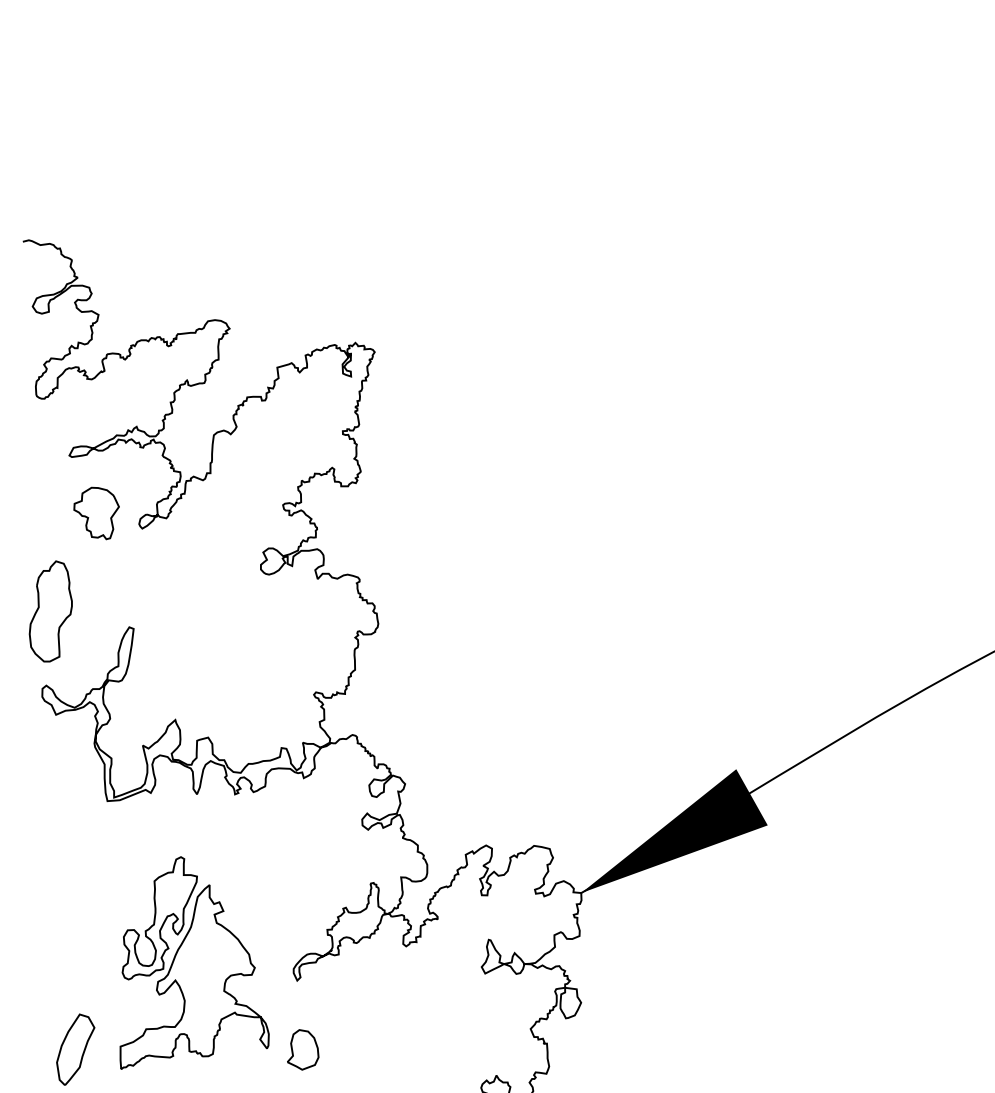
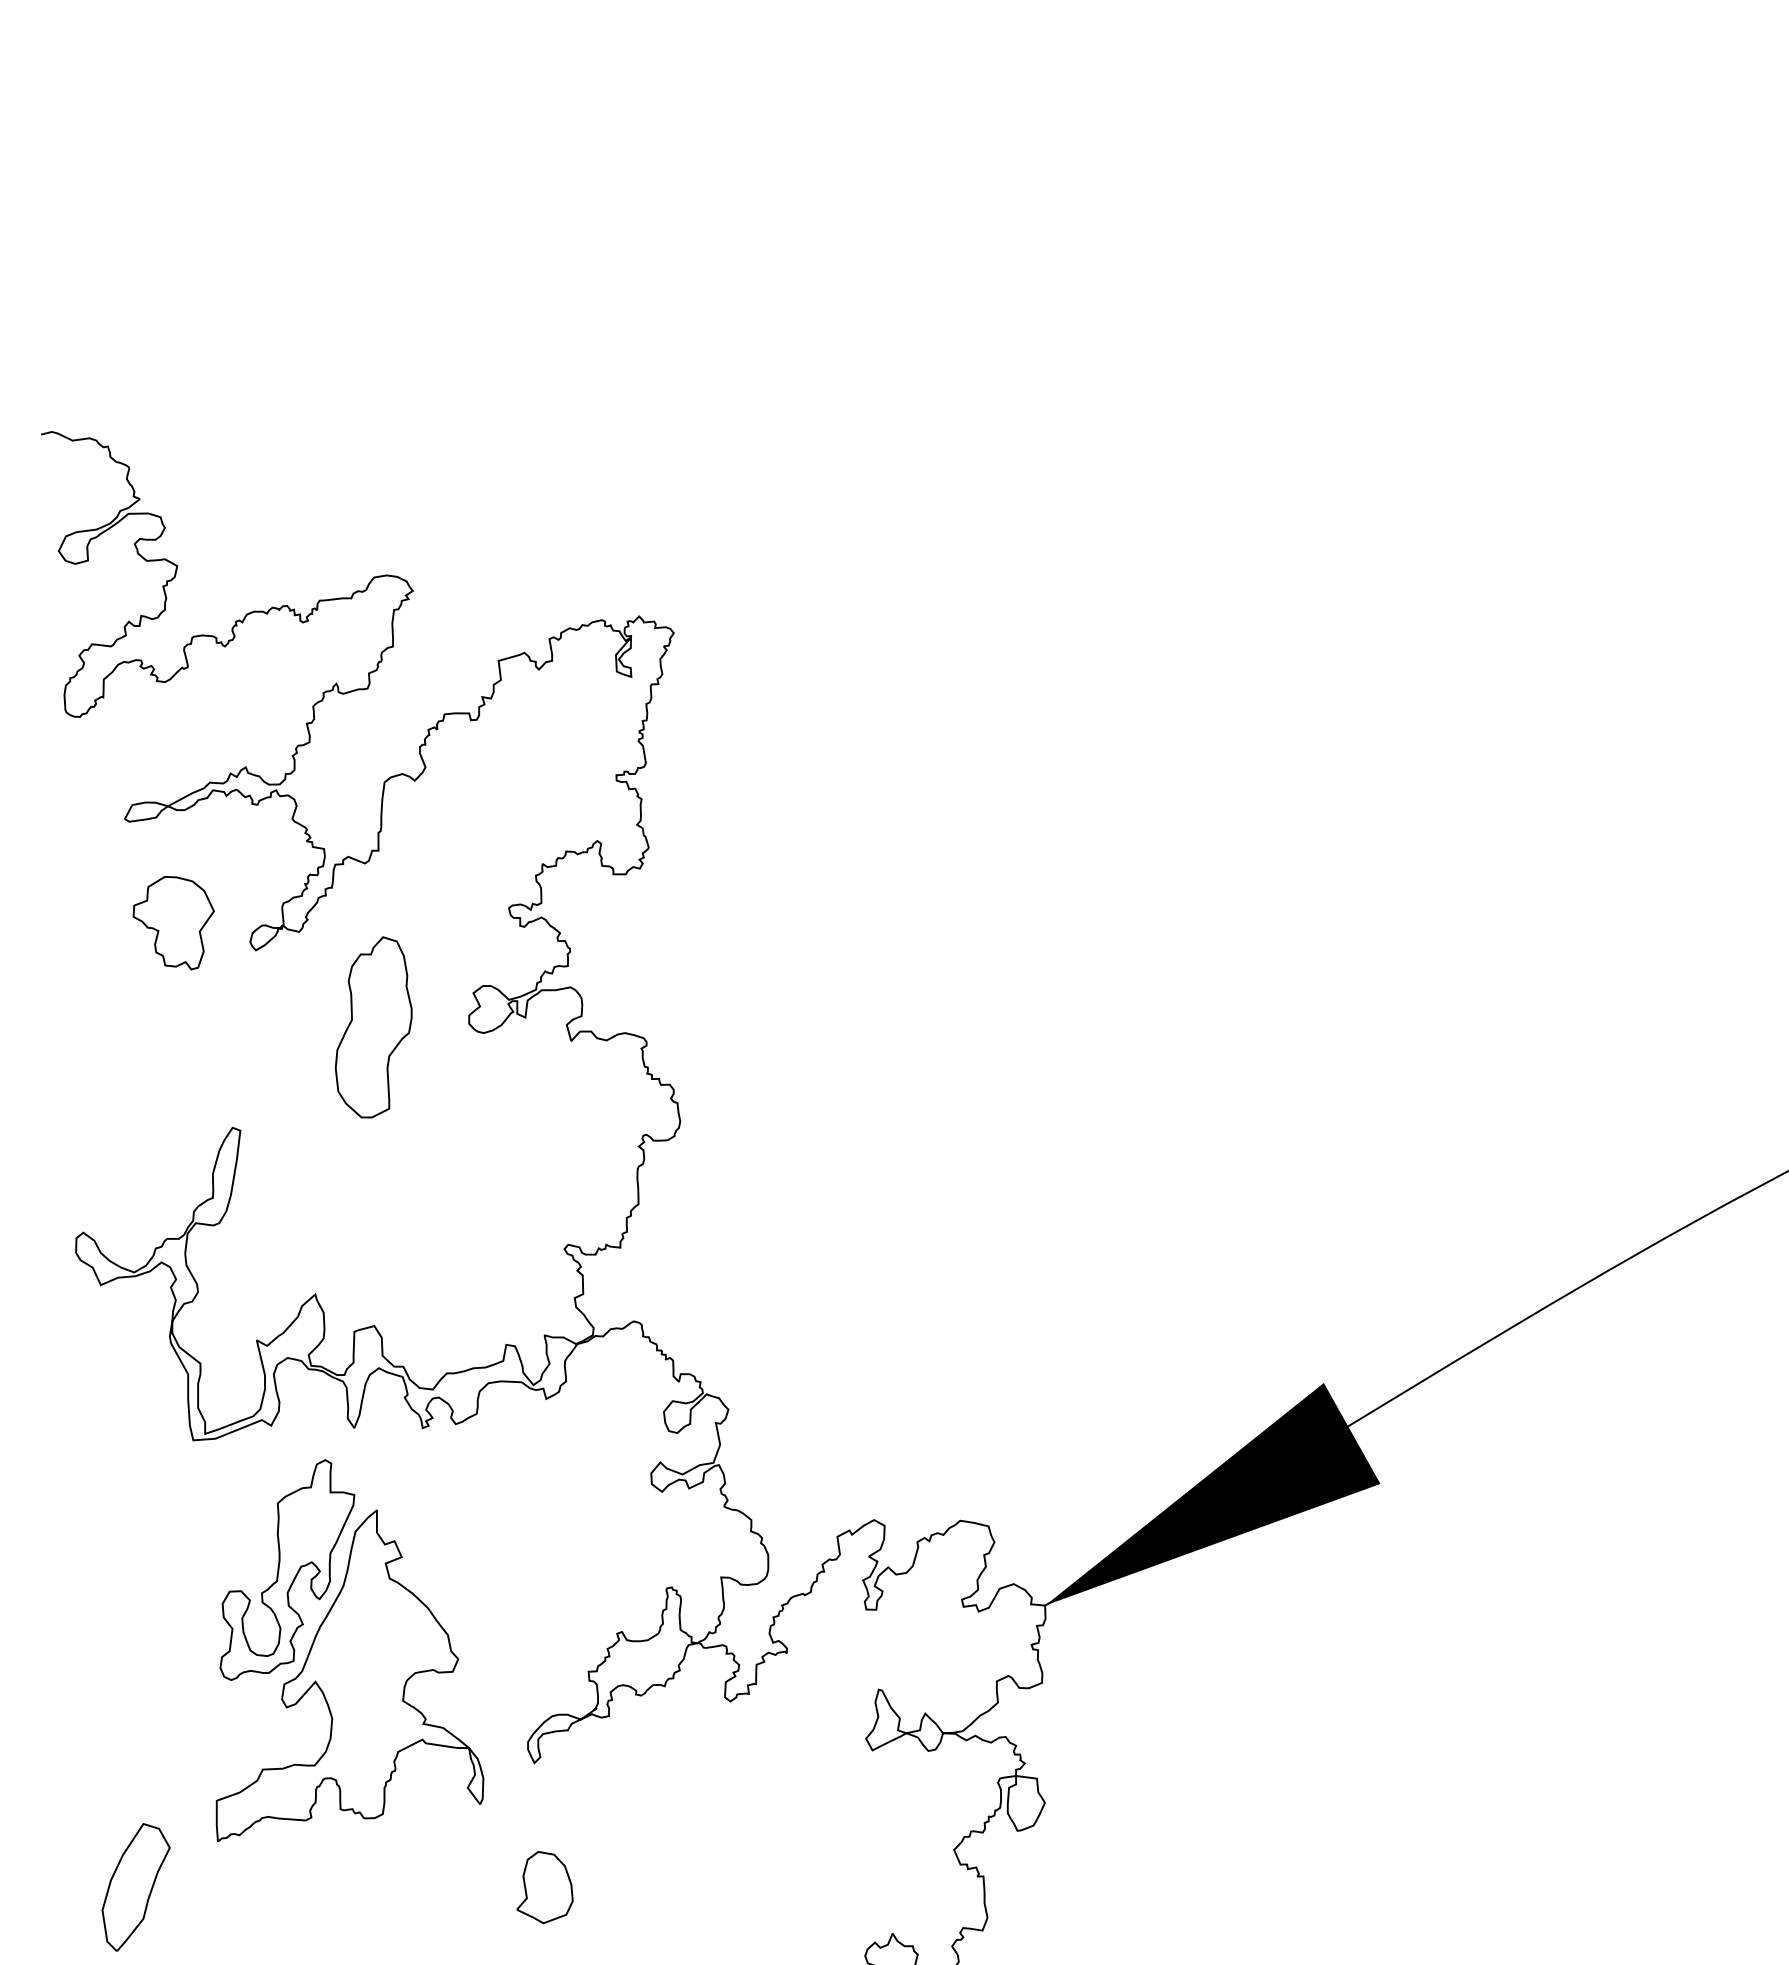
part: (50, 611) -> (373, 1027), moved
part: (194, 962) -> (349, 1649), moved

